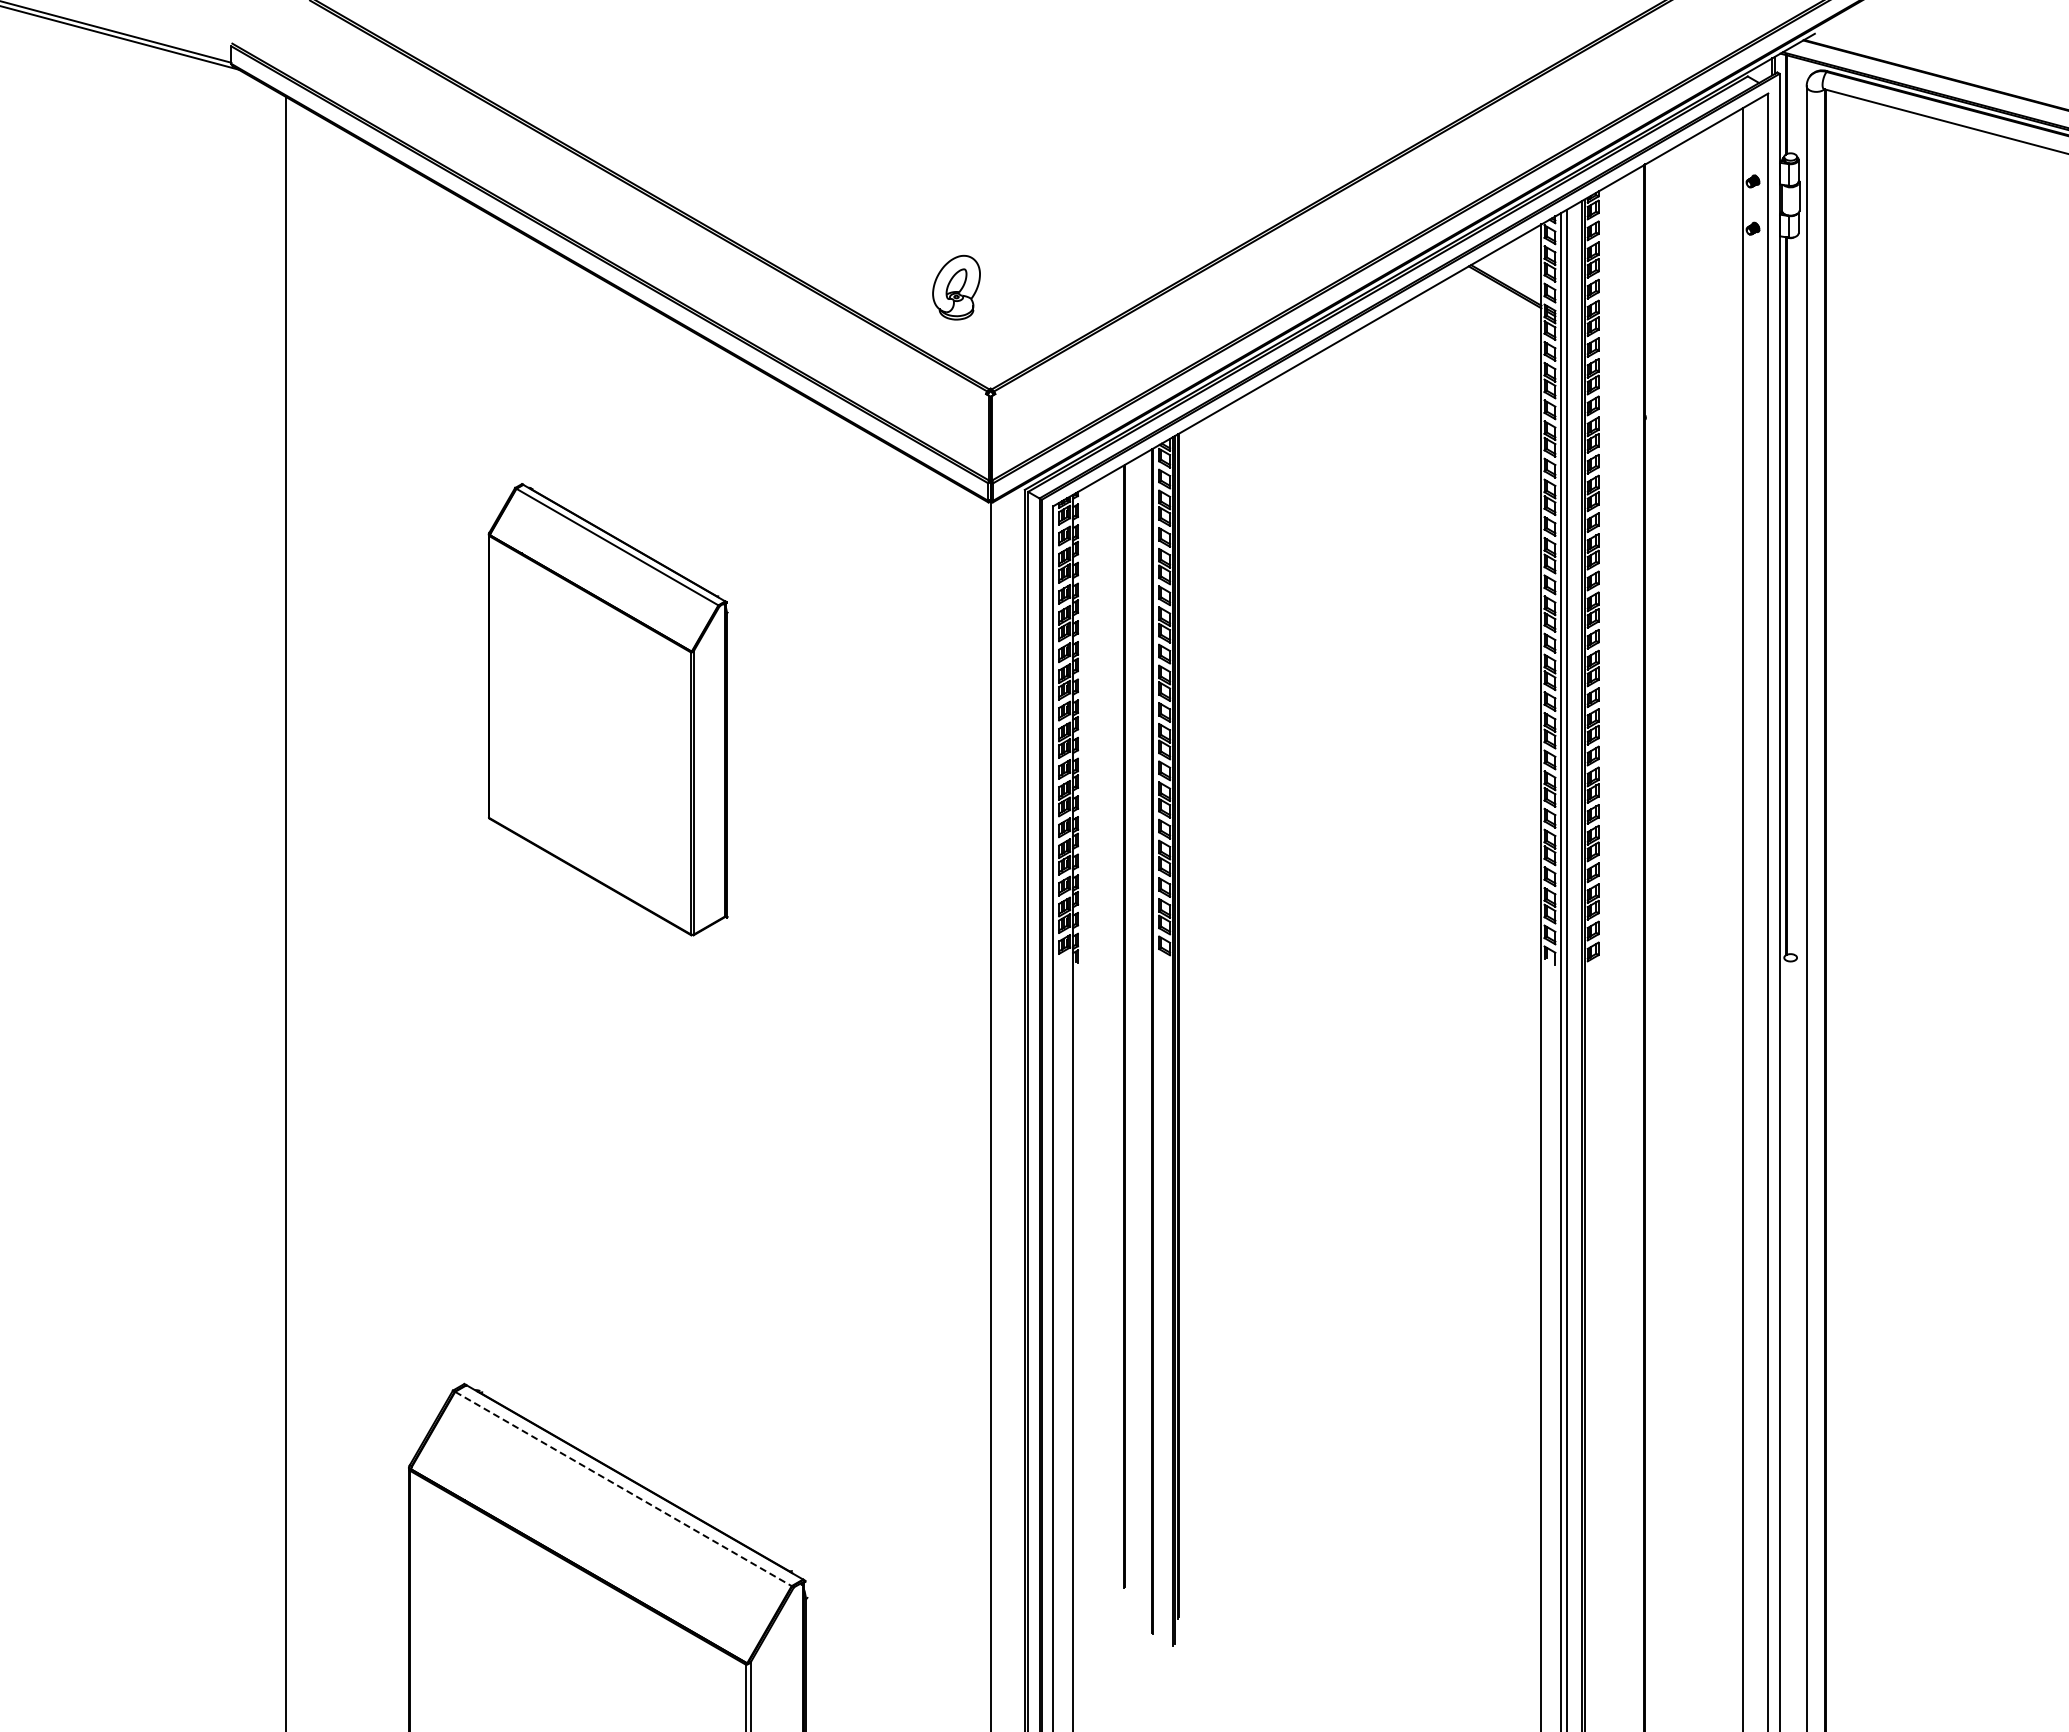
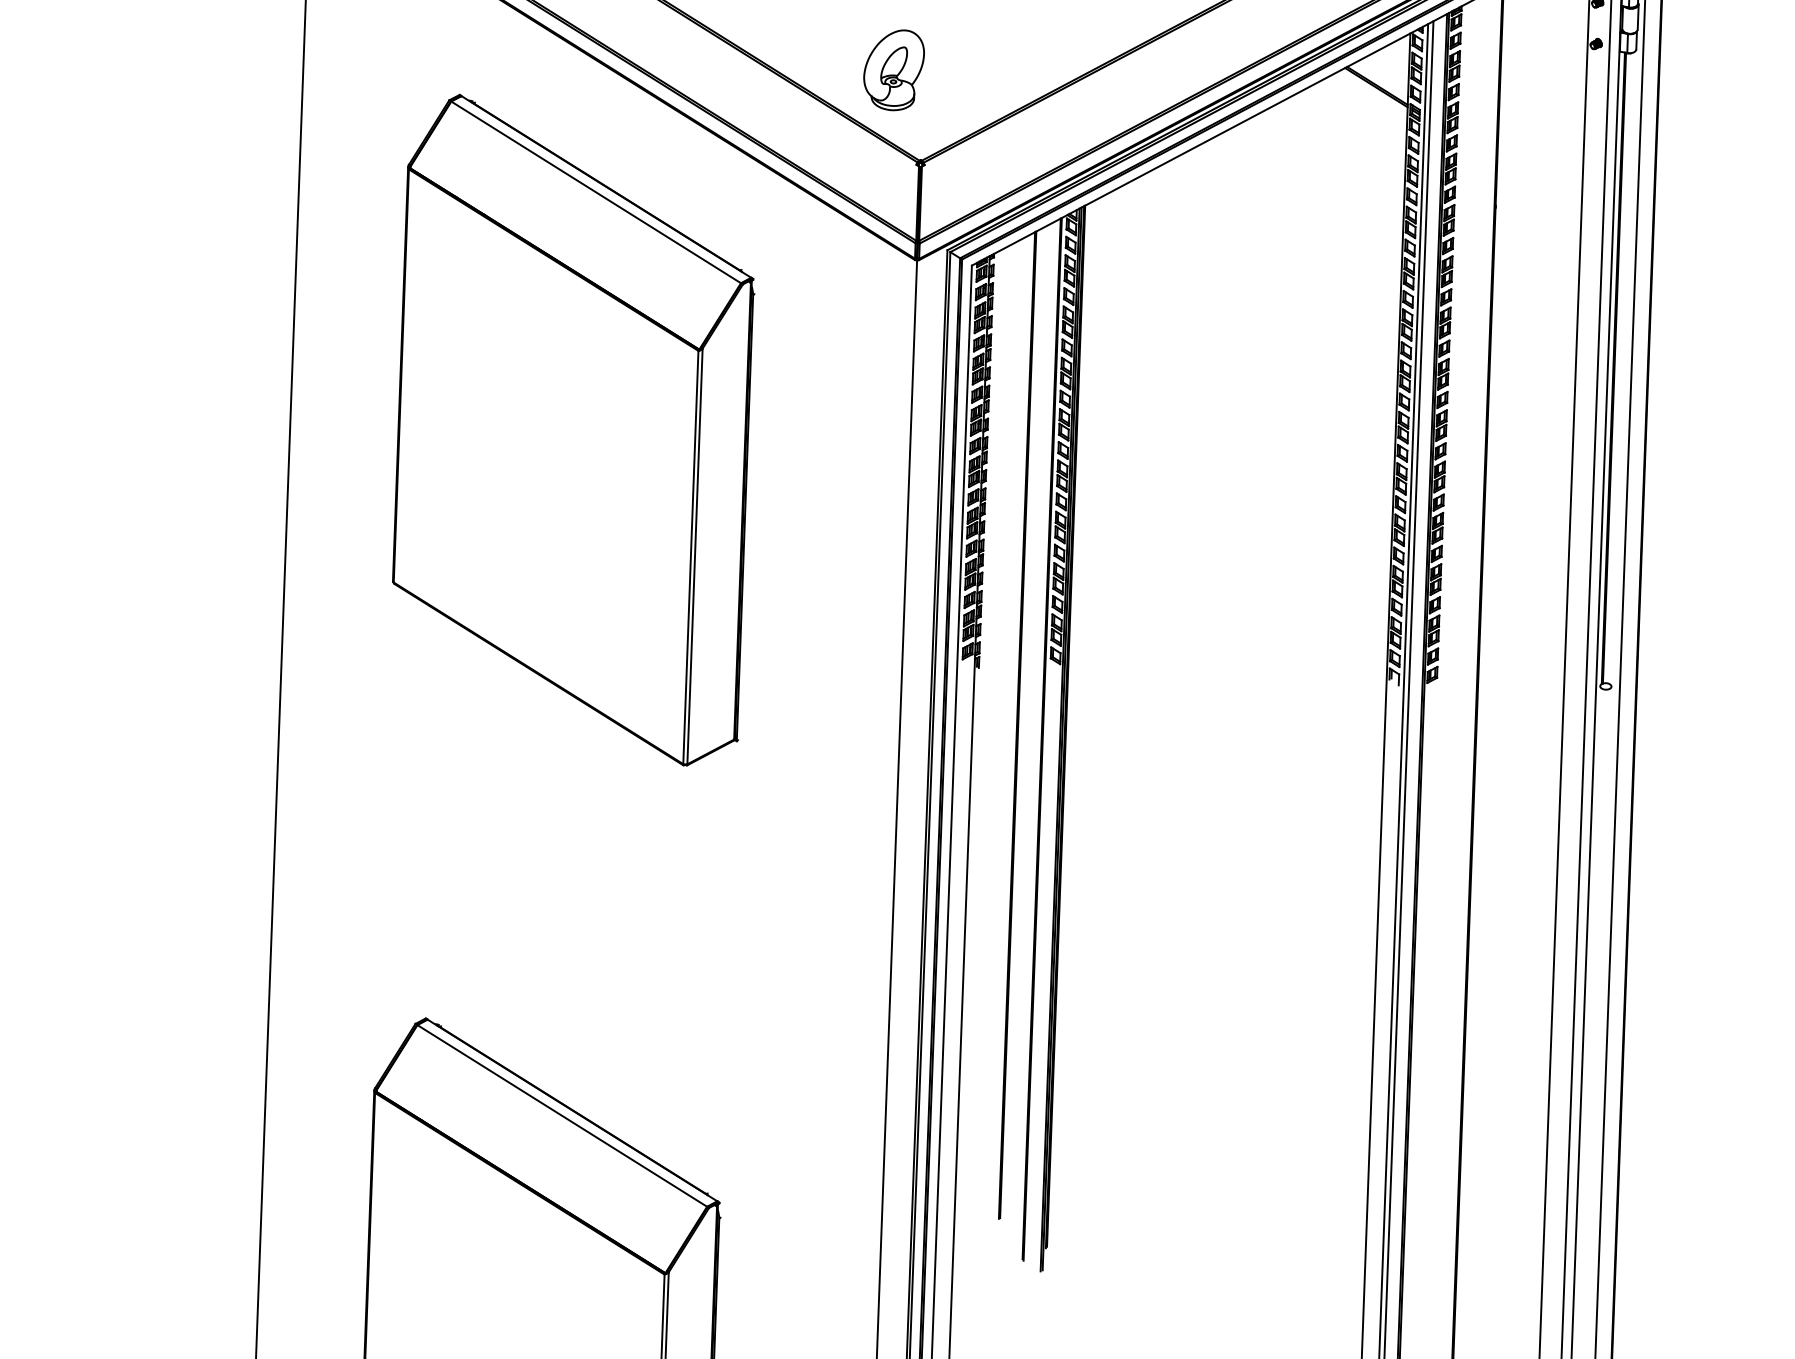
part: (956, 287) -> (893, 70), size x1.43
part: (608, 709) -> (574, 429), size x1.67
line: (623, 1489) -> (562, 1116), dashed -> solid

